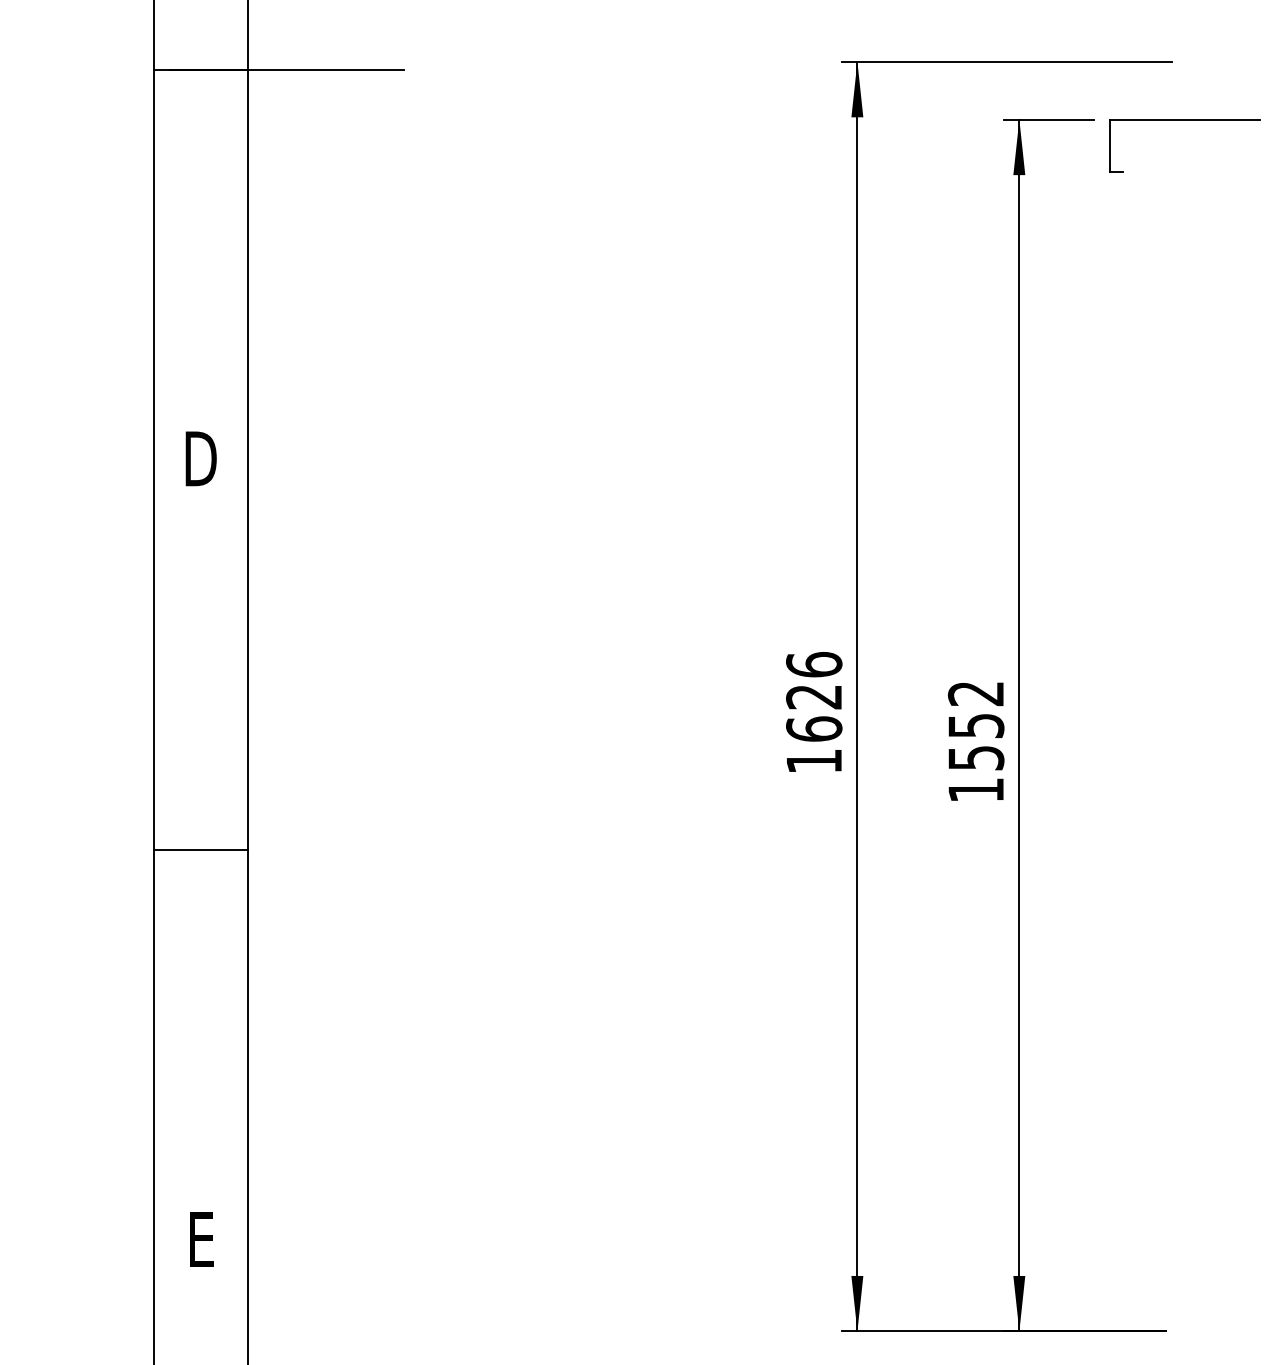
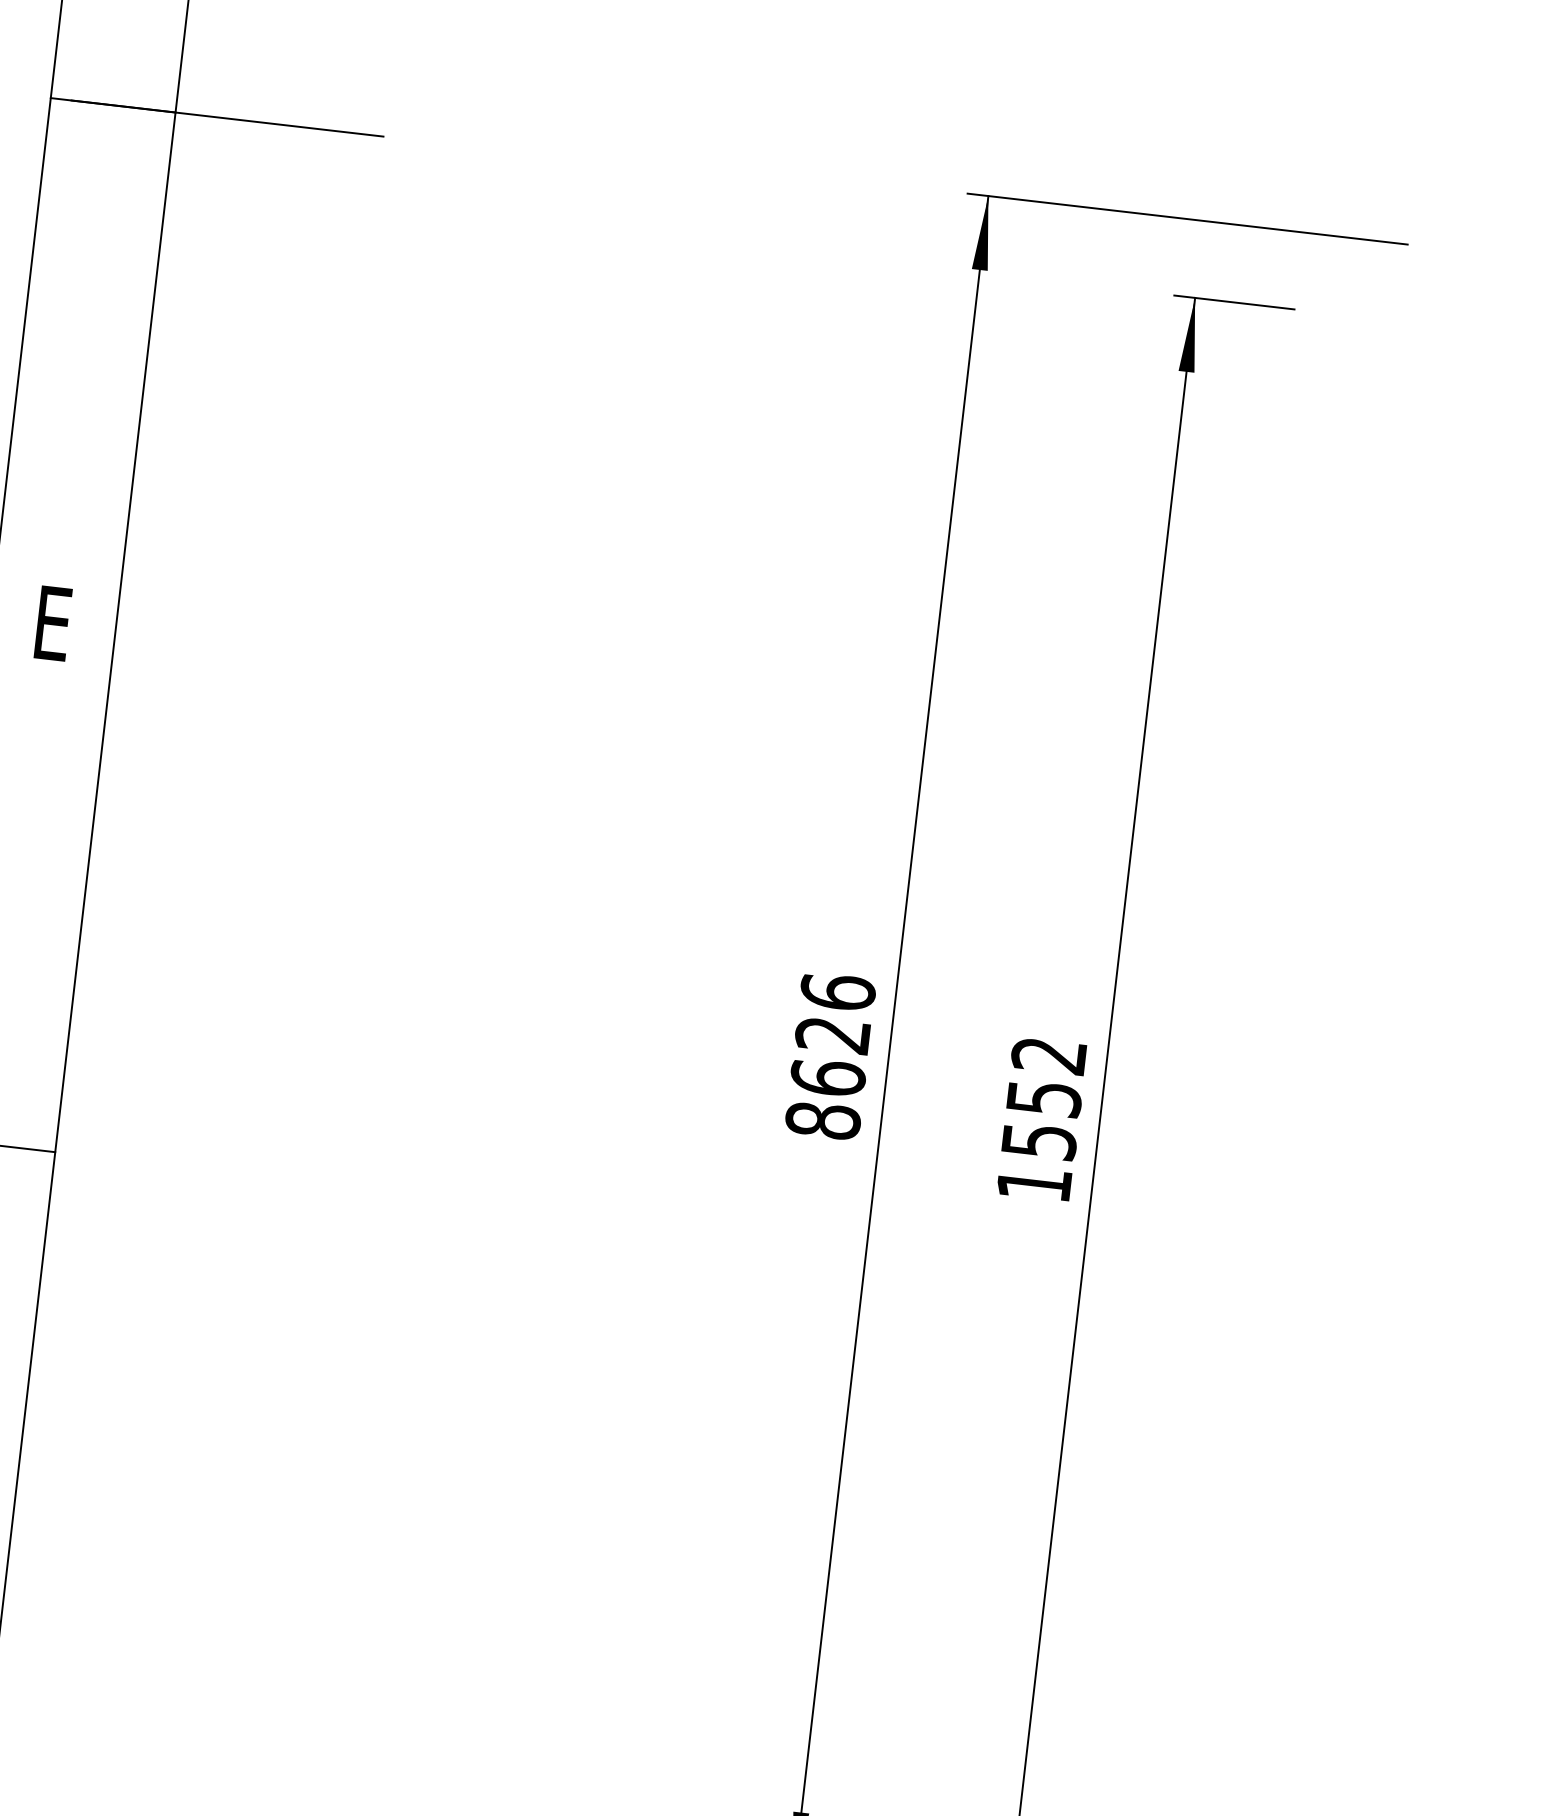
part: (1184, 120) -> (1414, 324), removed
text: (200, 458) -> (52, 623), D -> E
text: (814, 760) -> (823, 1119), 1626 -> 8626

